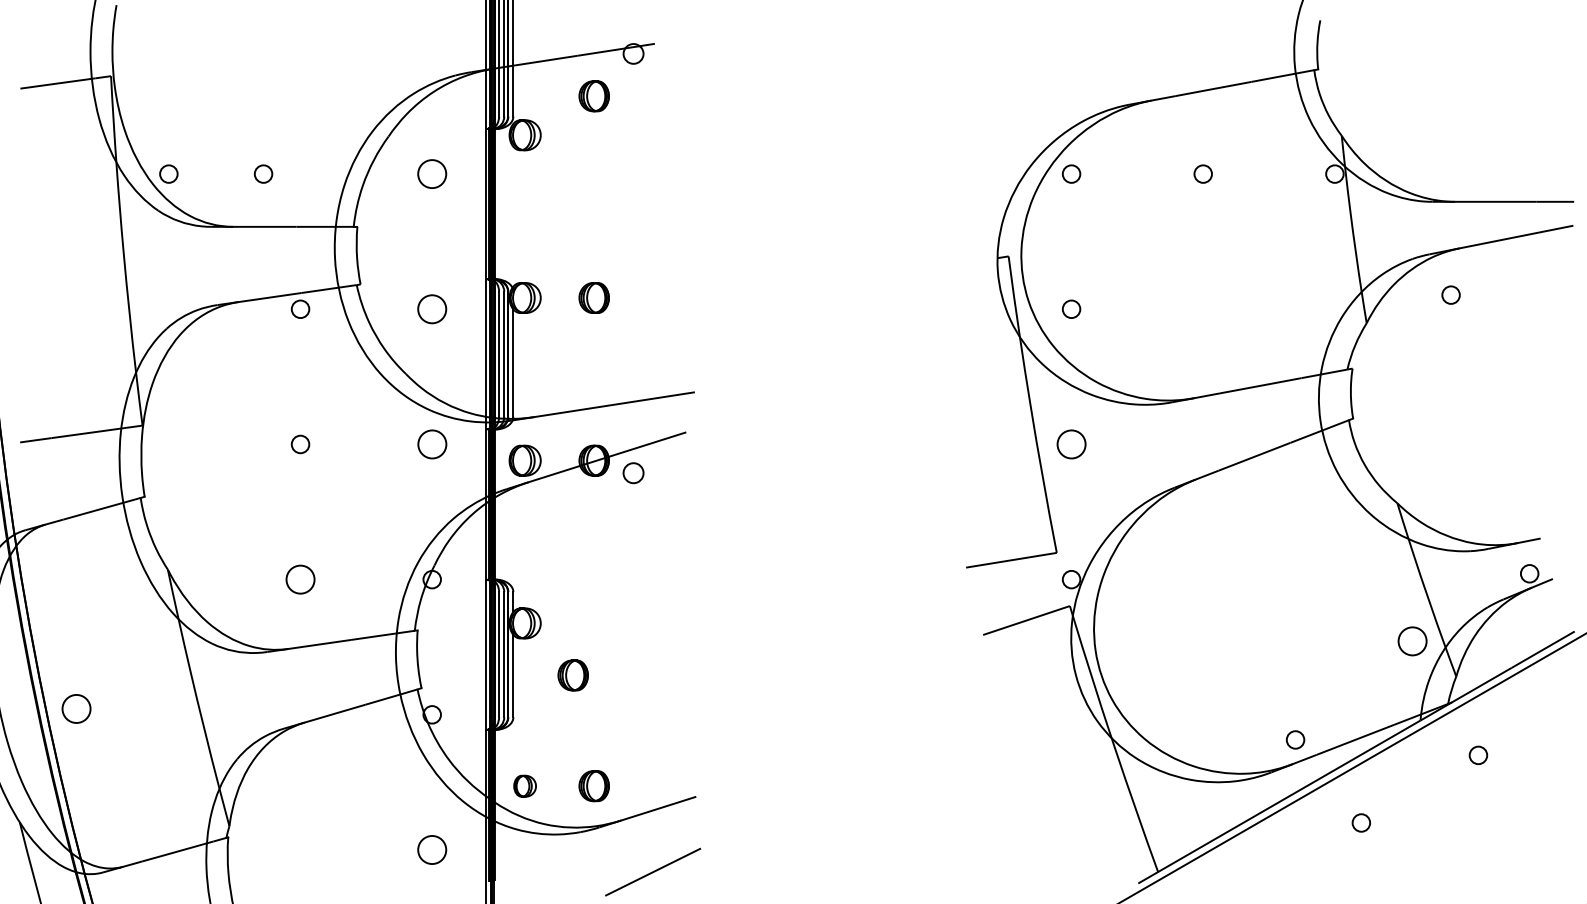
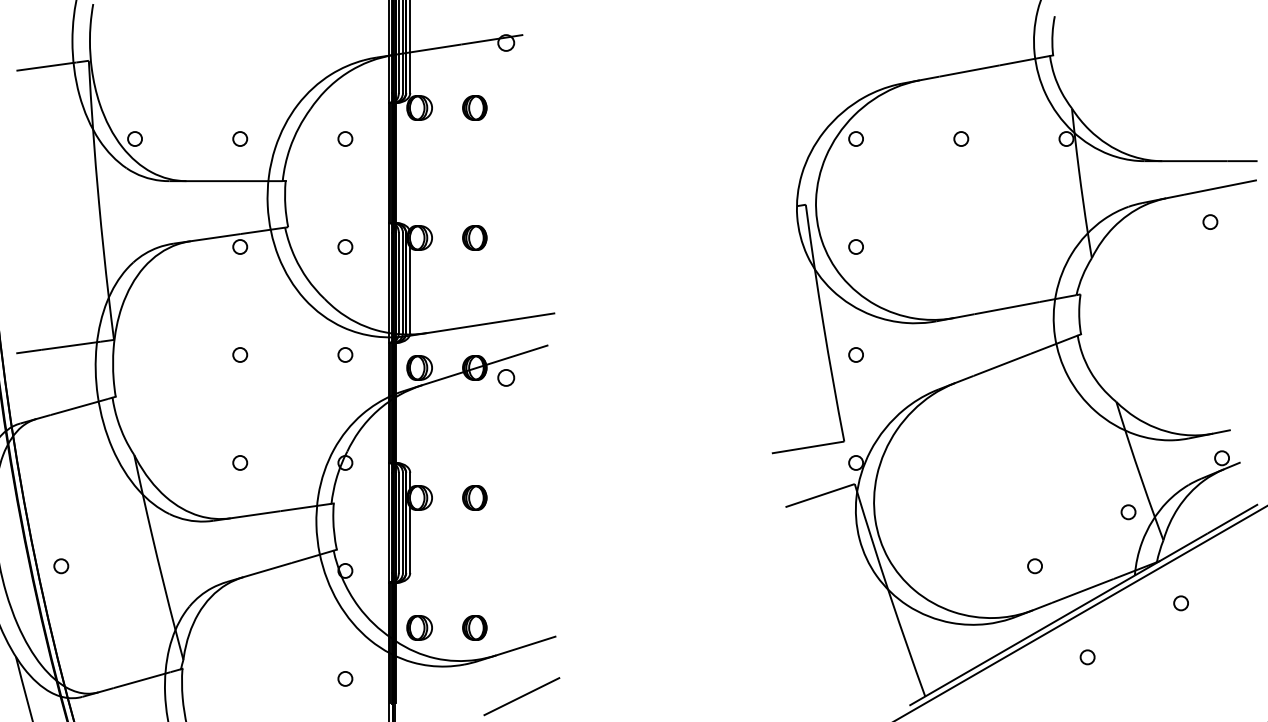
part: (593, 96) -> (474, 108), moved
circle: (263, 173) -> (240, 138), moved
circle: (431, 173) -> (344, 138), size x0.62
circle: (1450, 294) -> (1209, 221), moved
circle: (431, 309) -> (344, 247), size x0.62
circle: (431, 444) -> (344, 355), size x0.62
circle: (1071, 444) -> (856, 355), size x0.62
circle: (300, 579) -> (240, 462), size x0.62
circle: (1412, 641) -> (1128, 512), size x0.62
part: (572, 675) -> (474, 497), moved
circle: (76, 708) -> (61, 565), size x0.62
circle: (1295, 739) -> (1034, 565), moved
part: (524, 786) -> (419, 628), size x1.43
circle: (431, 849) -> (344, 678), size x0.62

